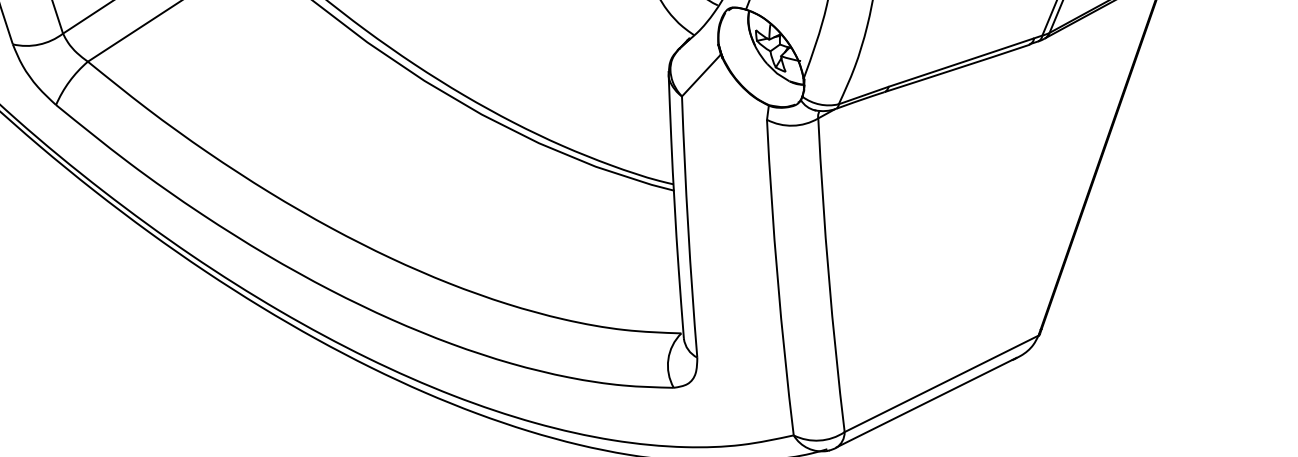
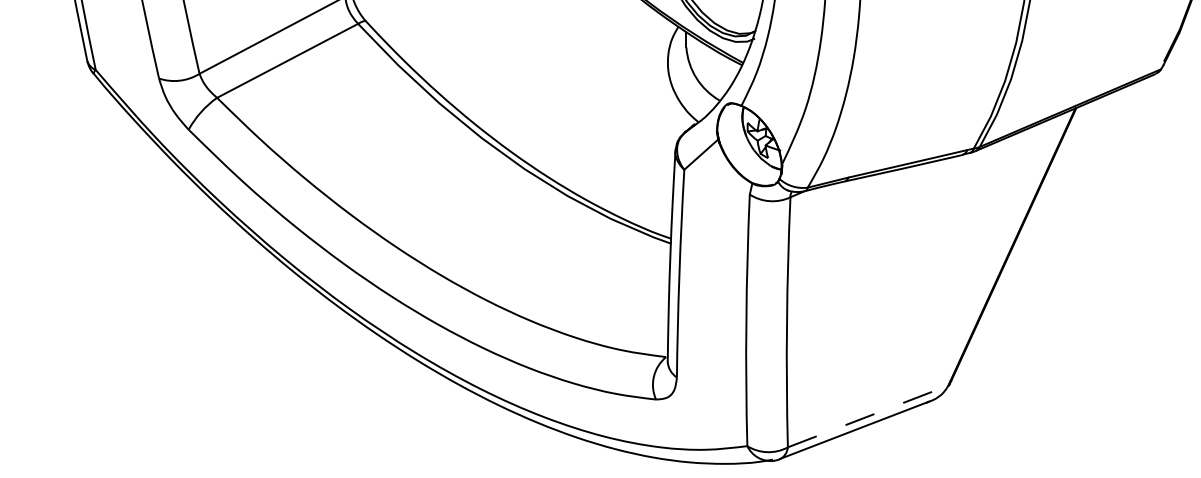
line: (942, 383) -> (868, 416), solid -> dashed

